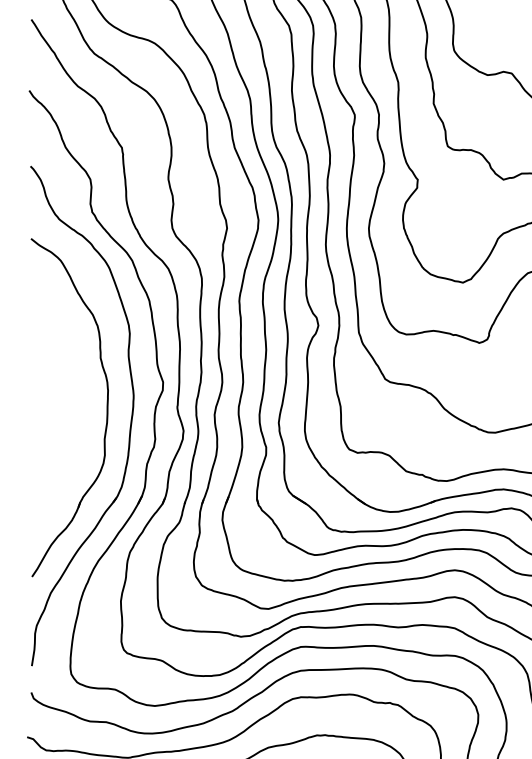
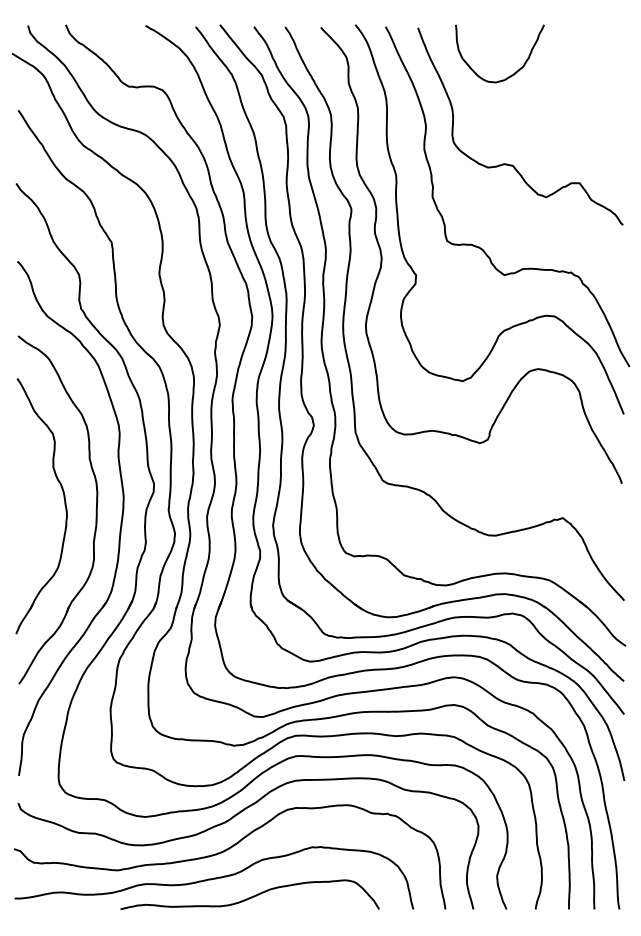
part: (76, 403) -> (64, 505), added

